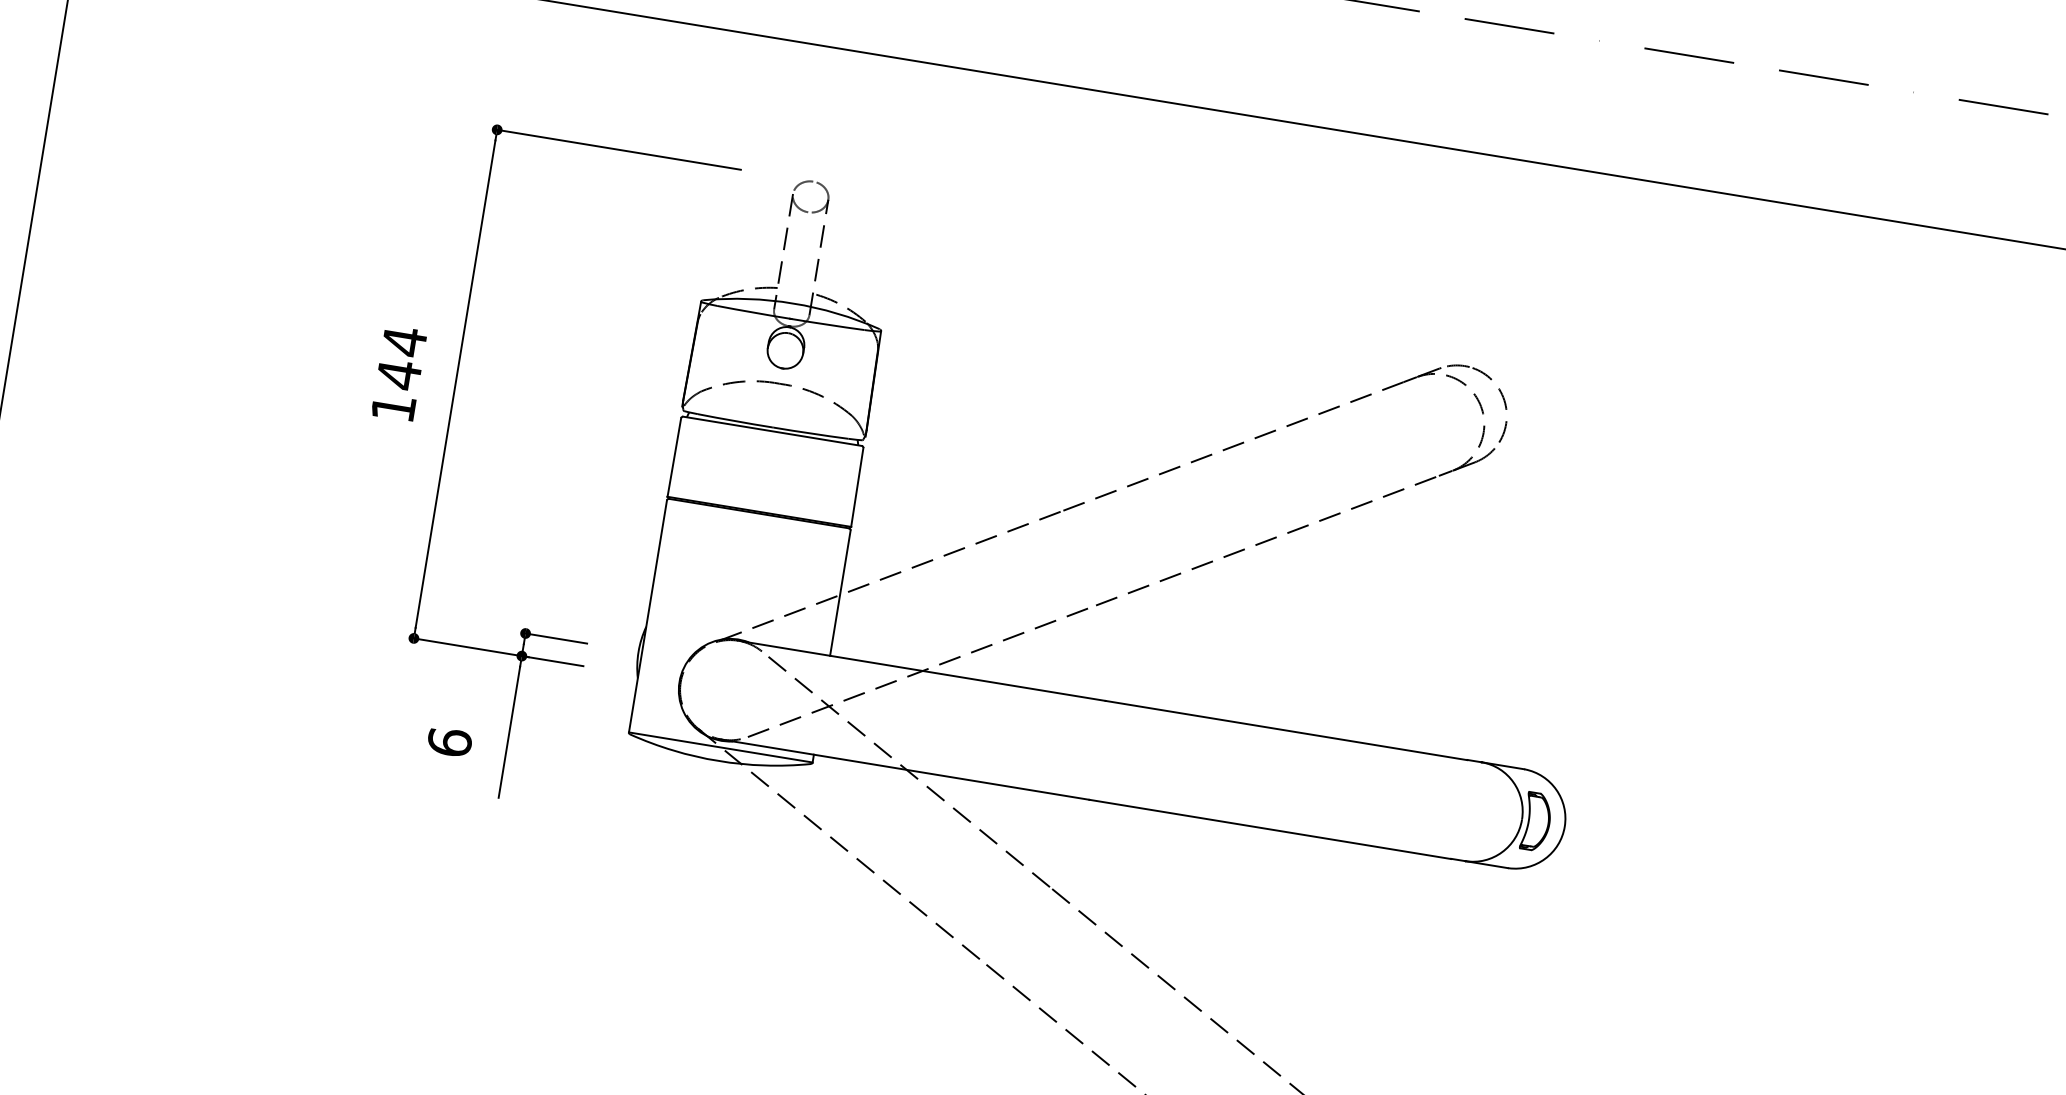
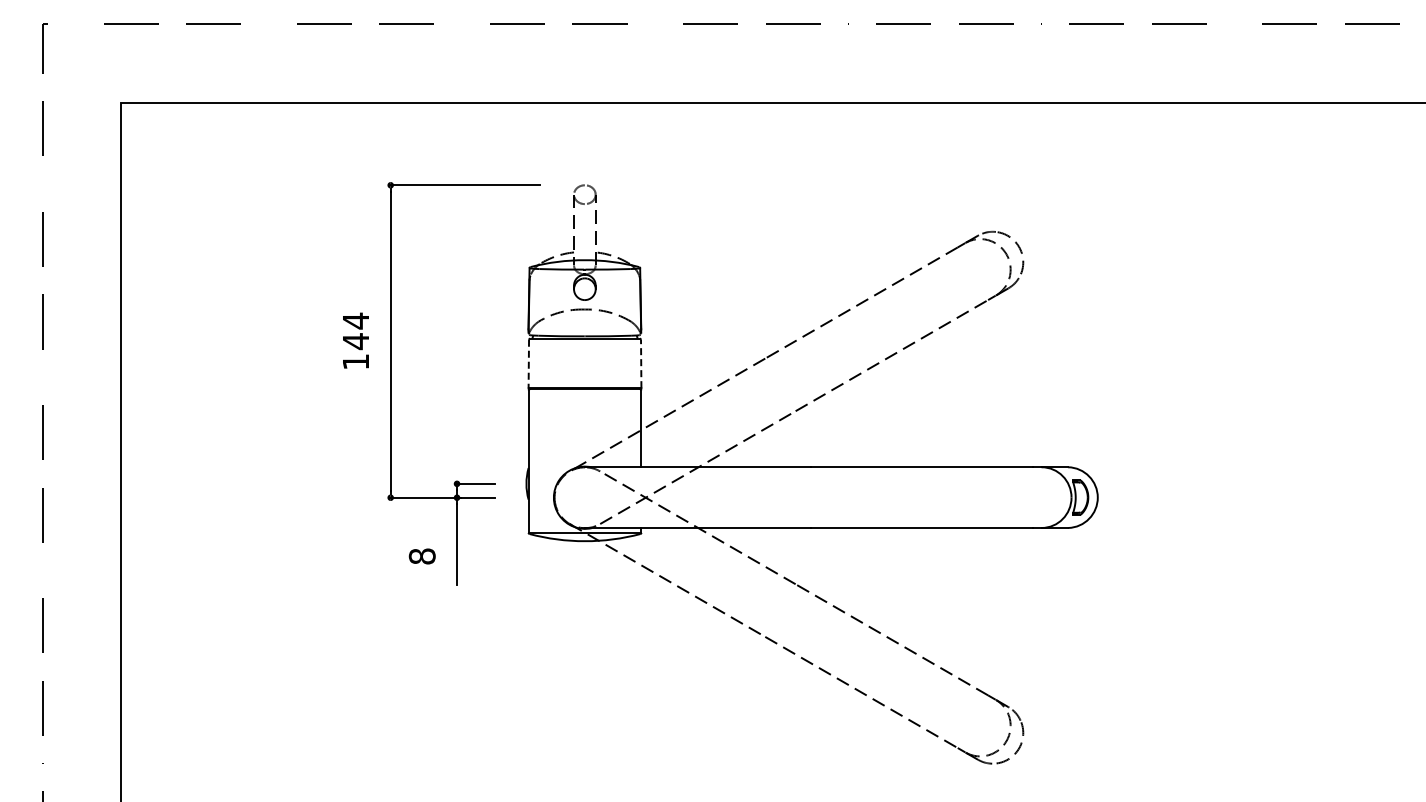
line: (673, 458) -> (528, 364), solid -> dashed
line: (857, 486) -> (641, 363), solid -> dashed
text: (448, 742) -> (421, 556), 6 -> 8

